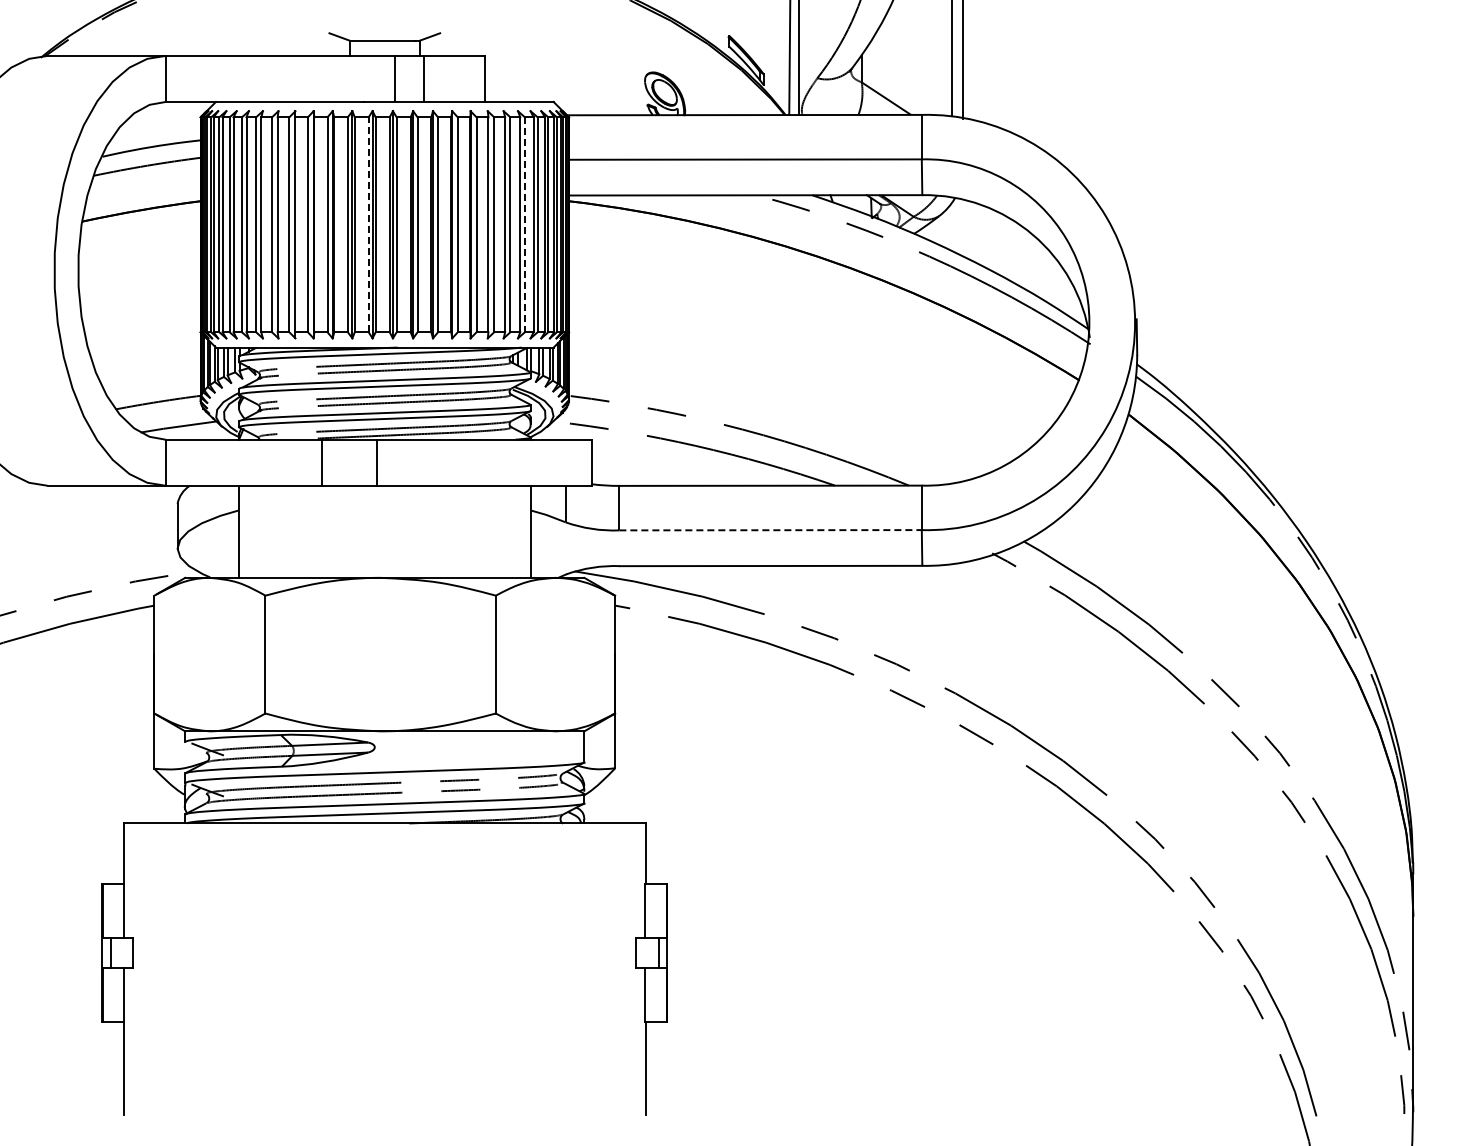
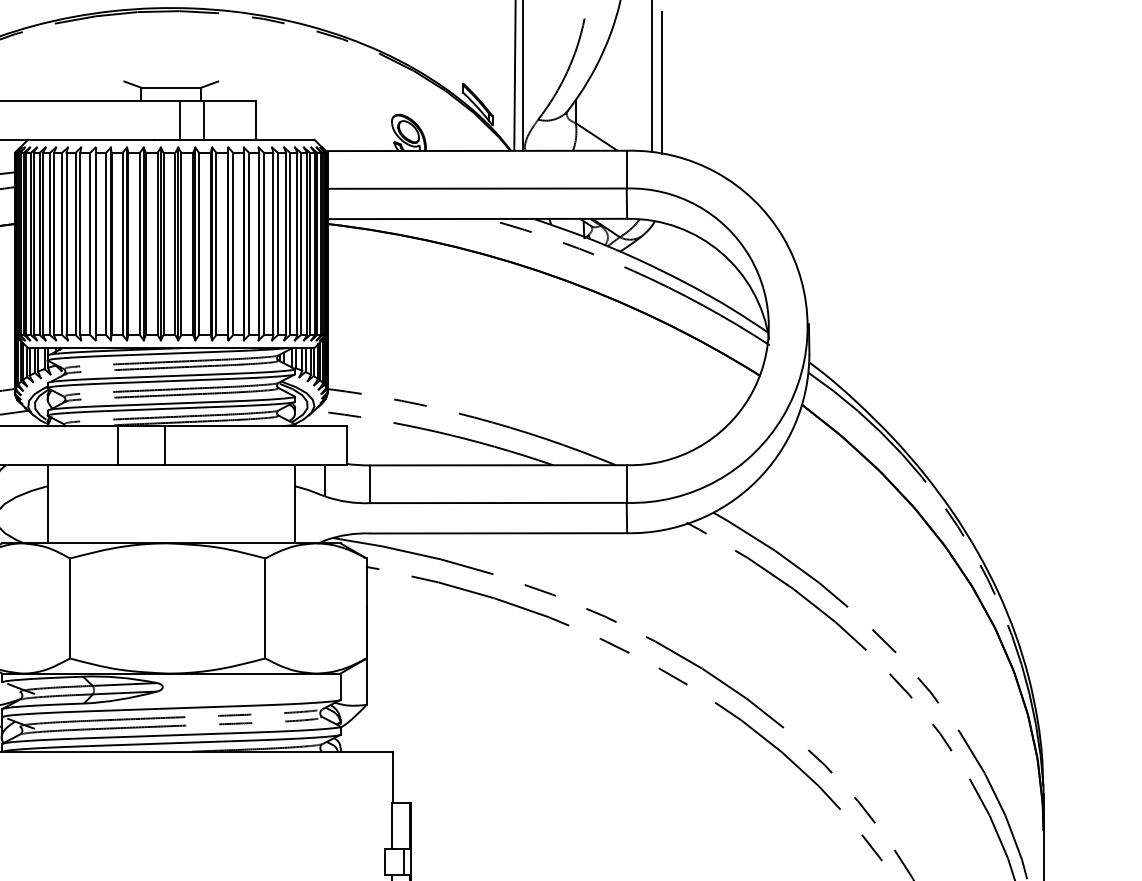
line: (368, 224) -> (157, 243), dashed -> solid
line: (524, 225) -> (289, 244), dashed -> solid
line: (771, 530) -> (499, 503), dashed -> solid

